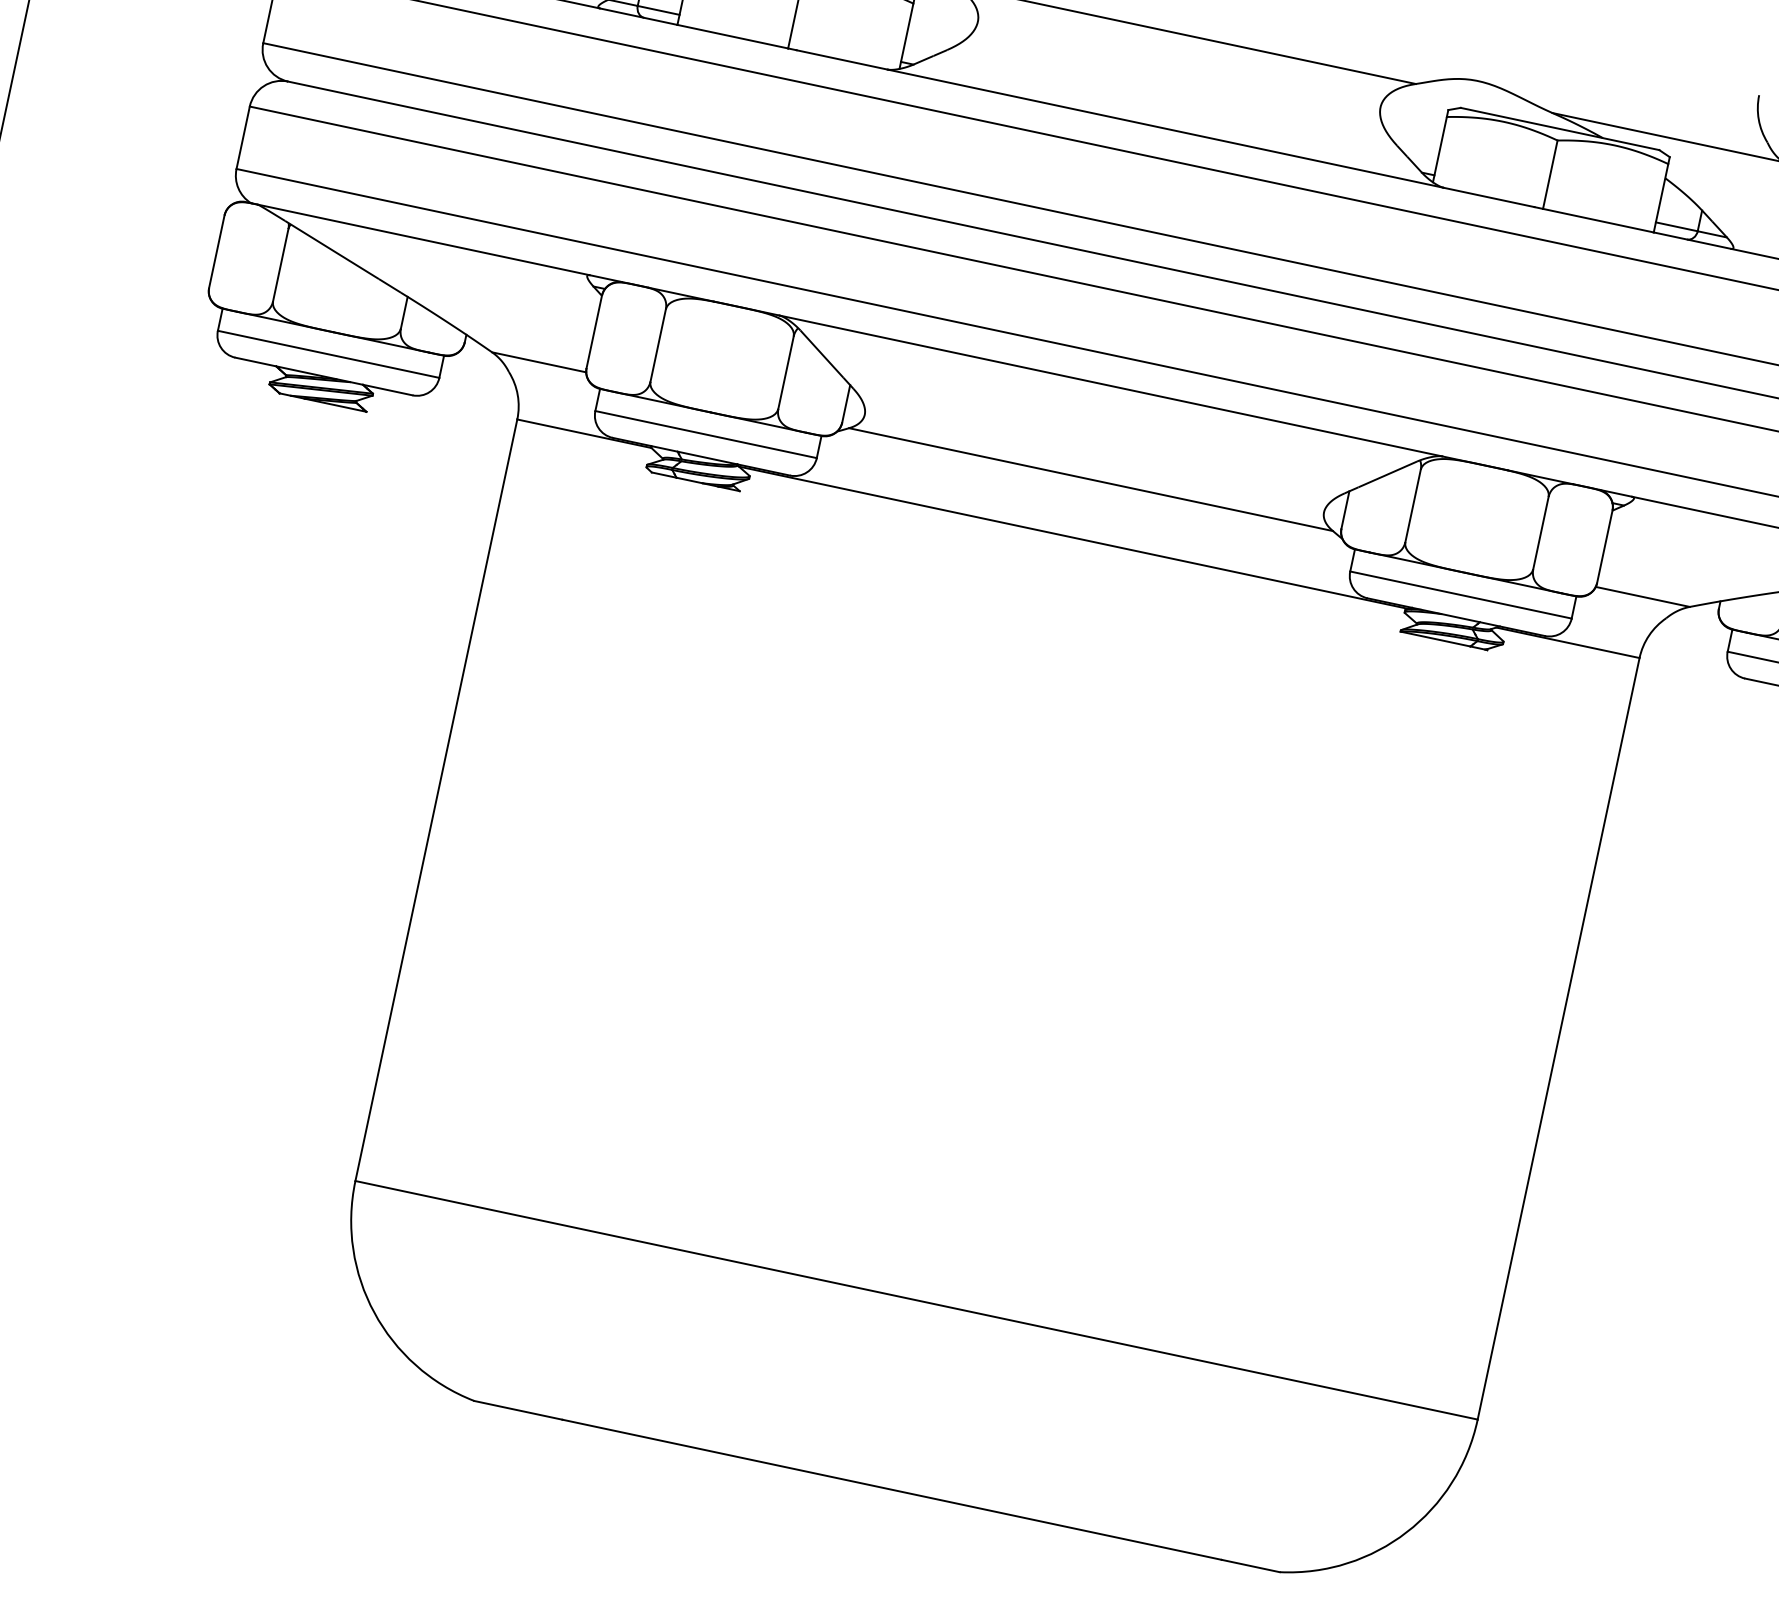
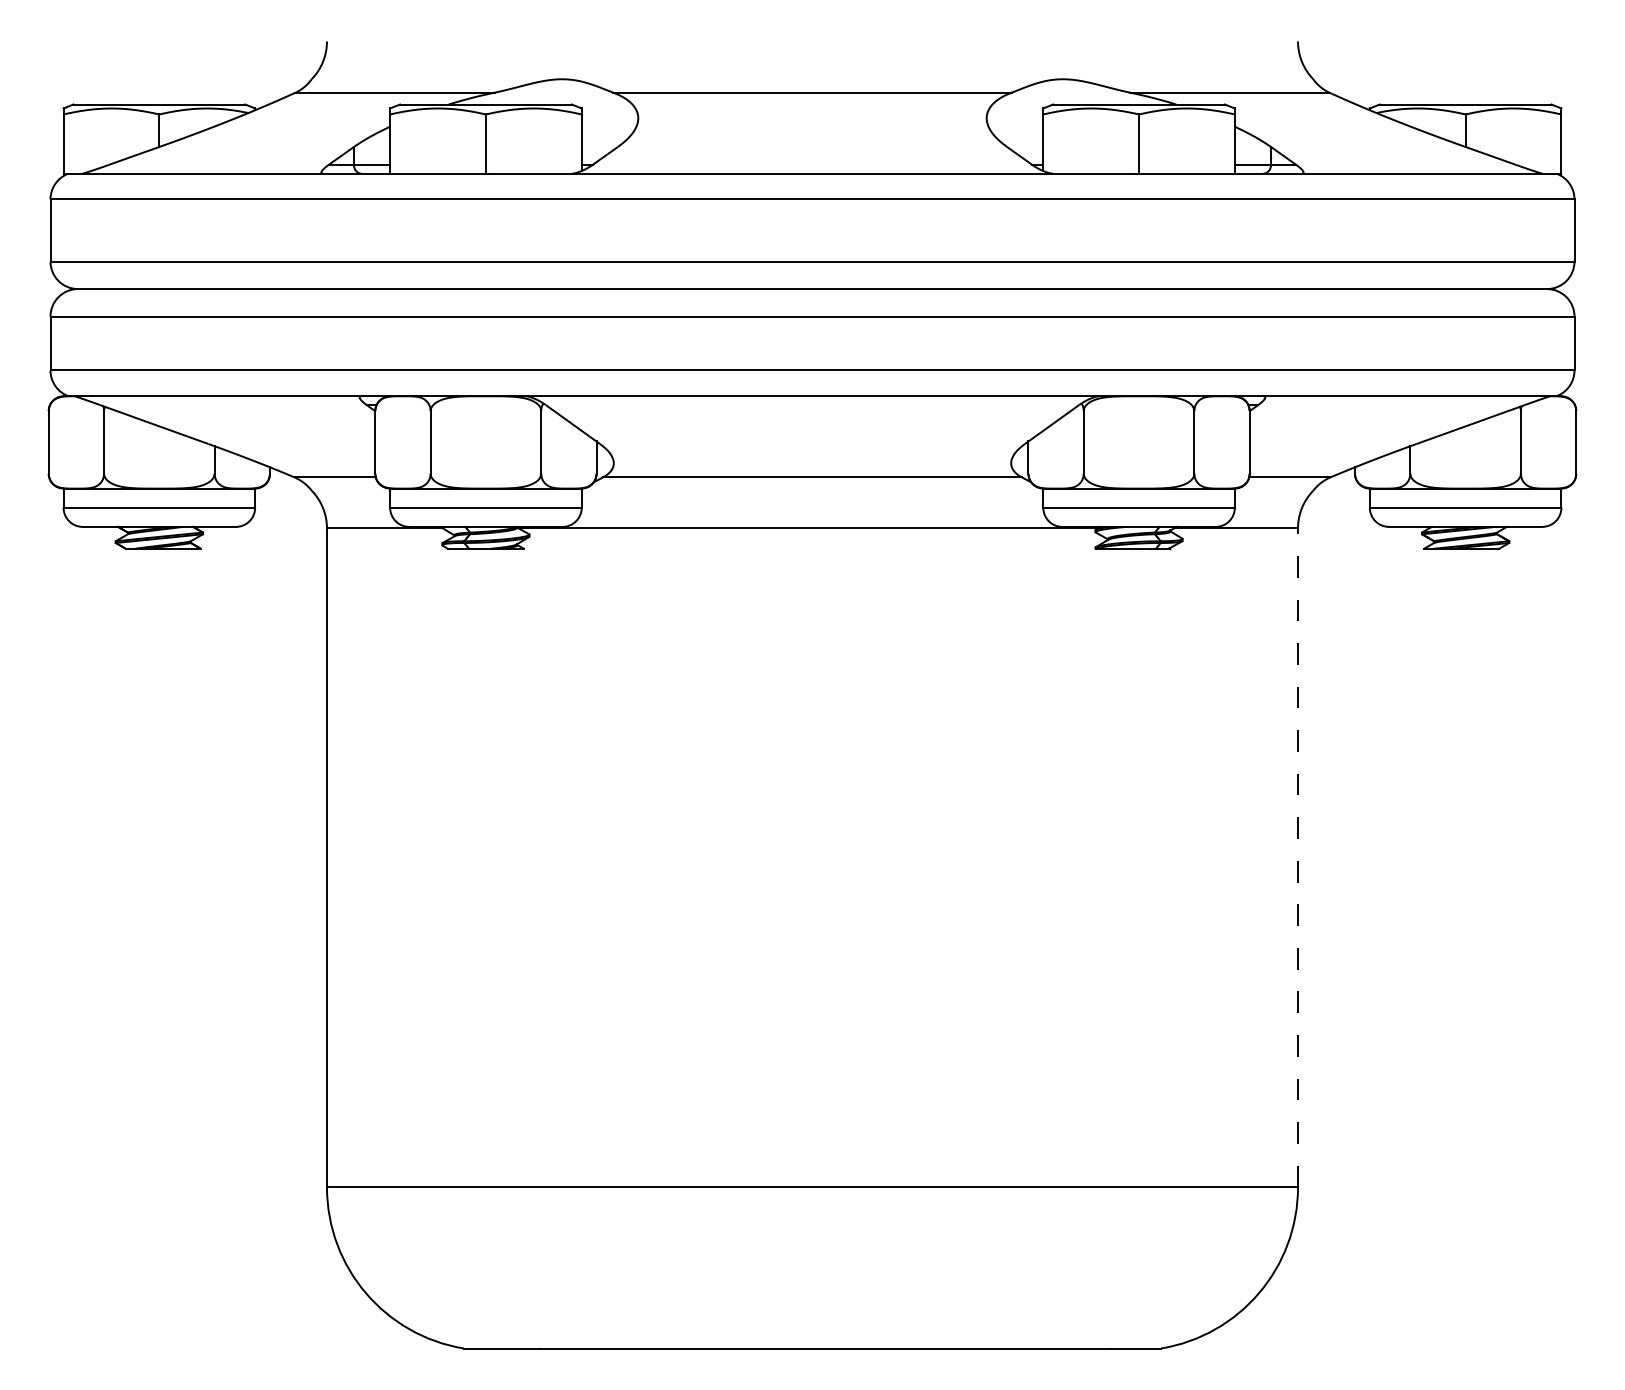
line: (1559, 1038) -> (1298, 857), solid -> dashed

